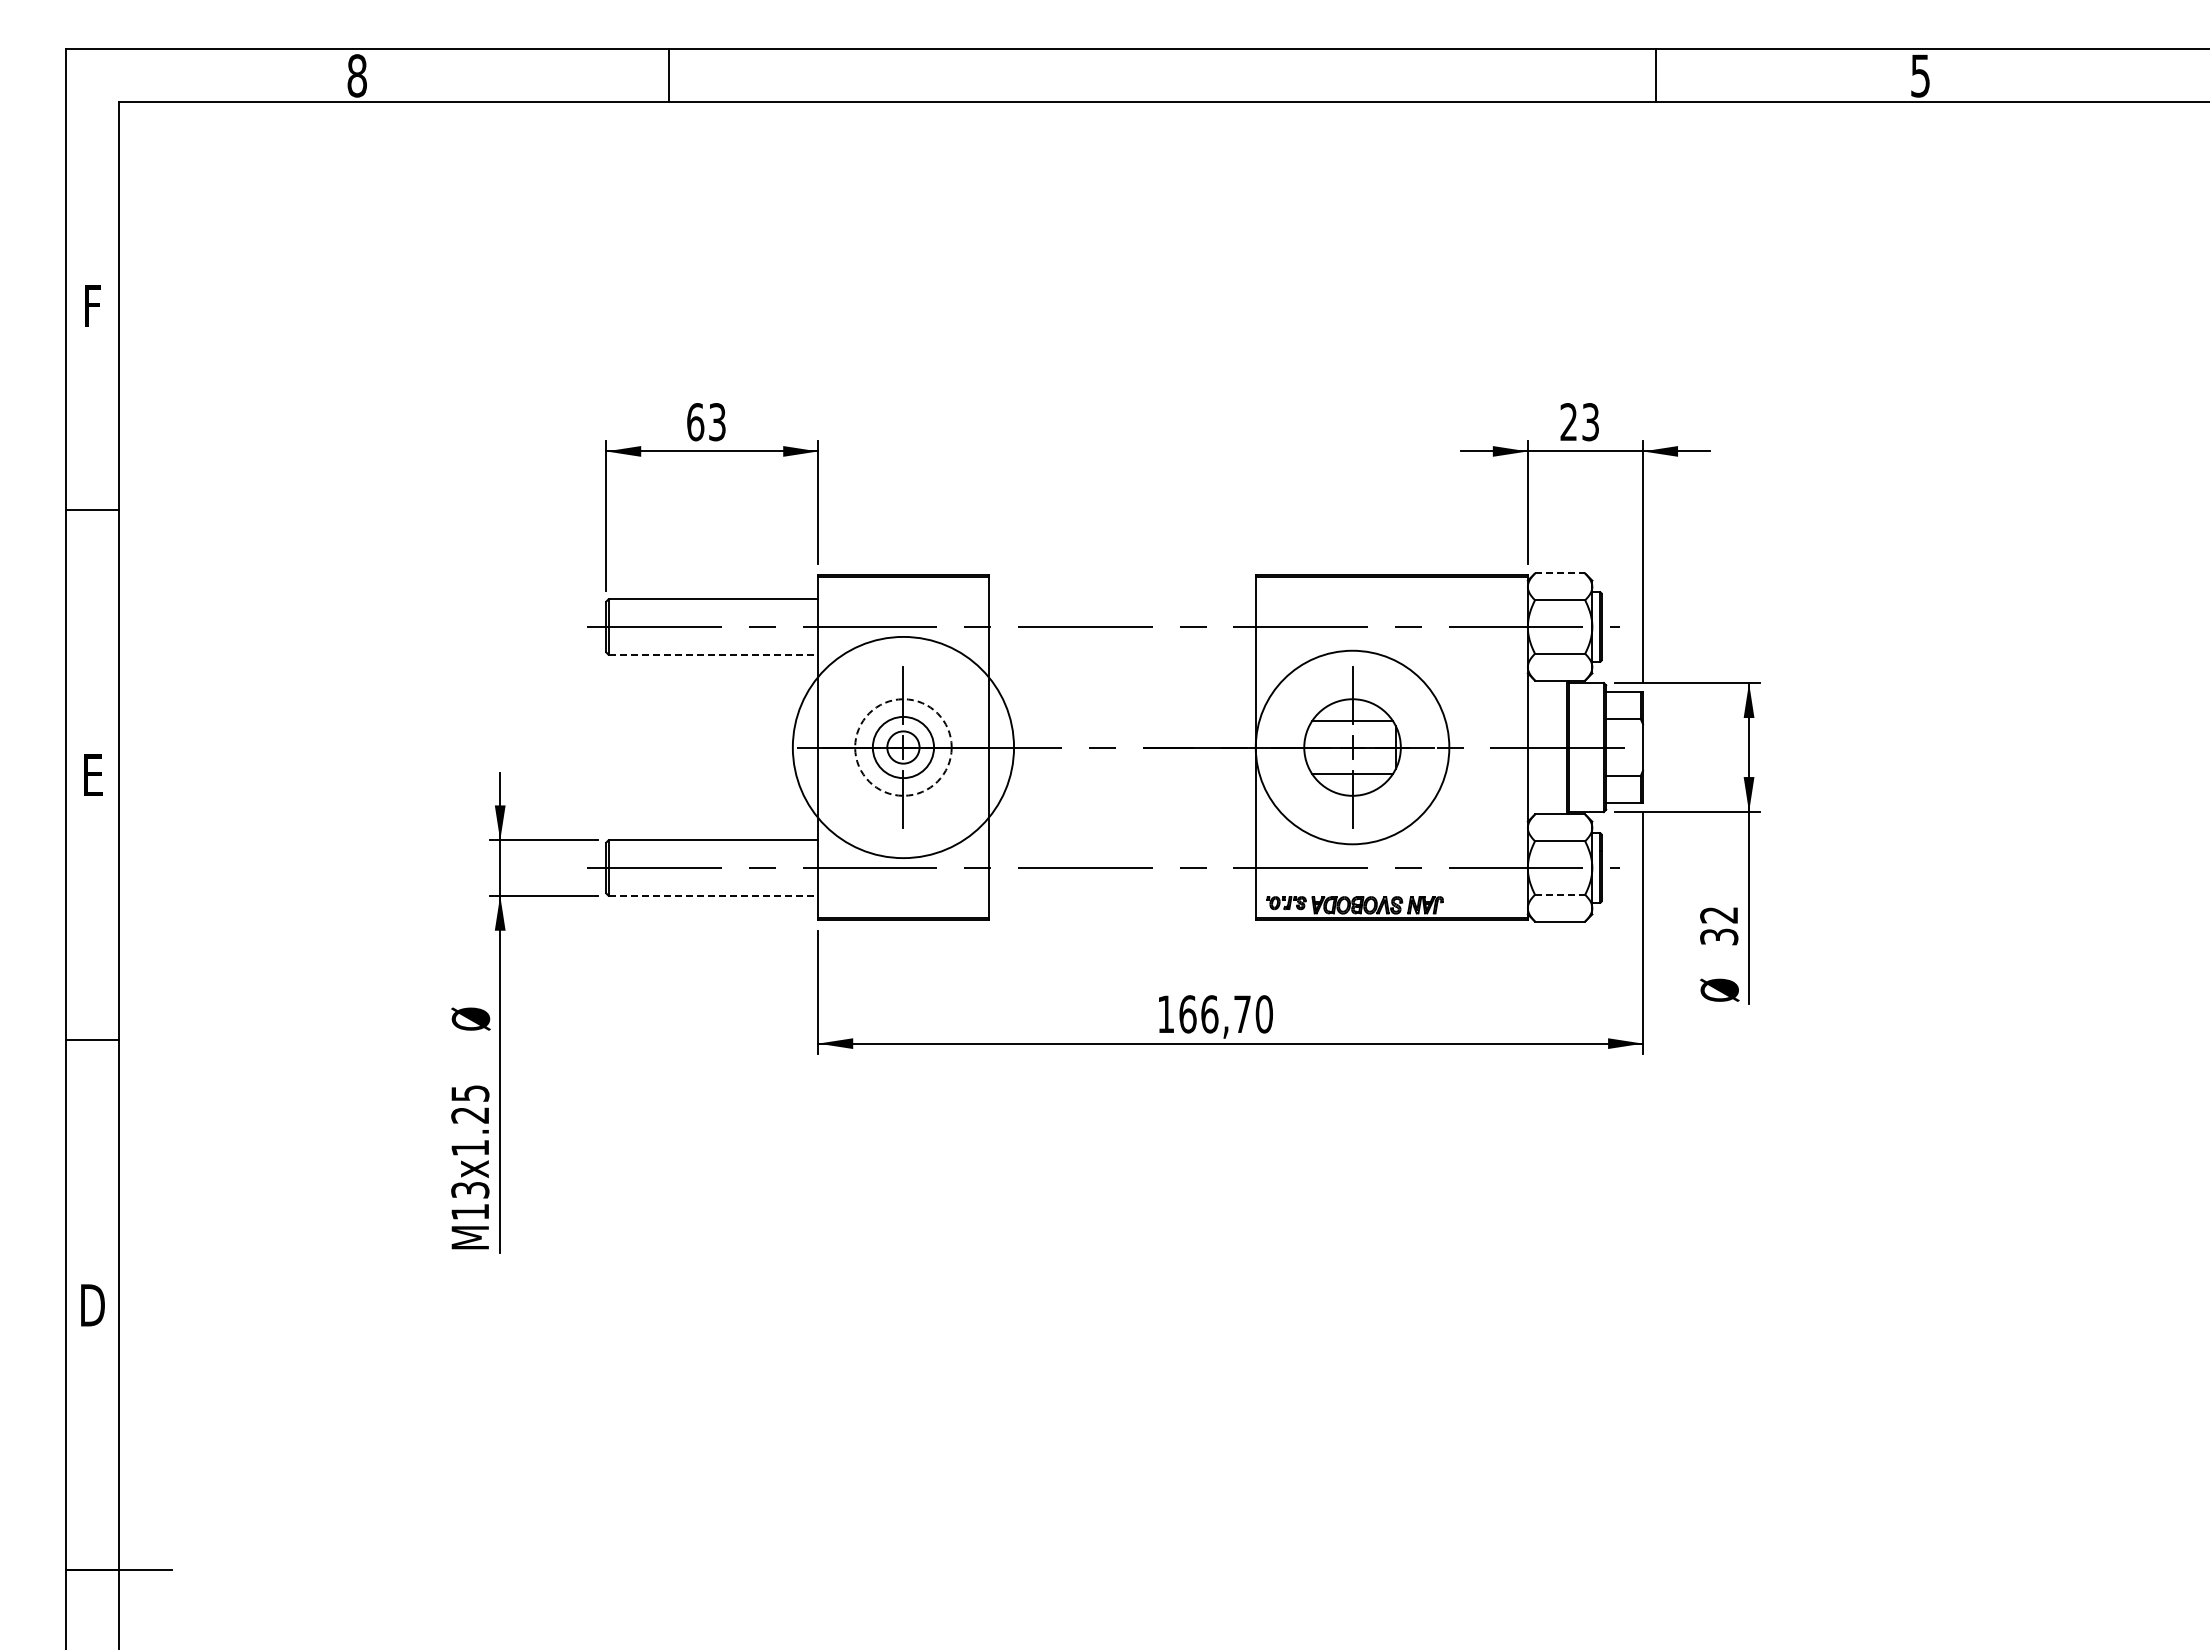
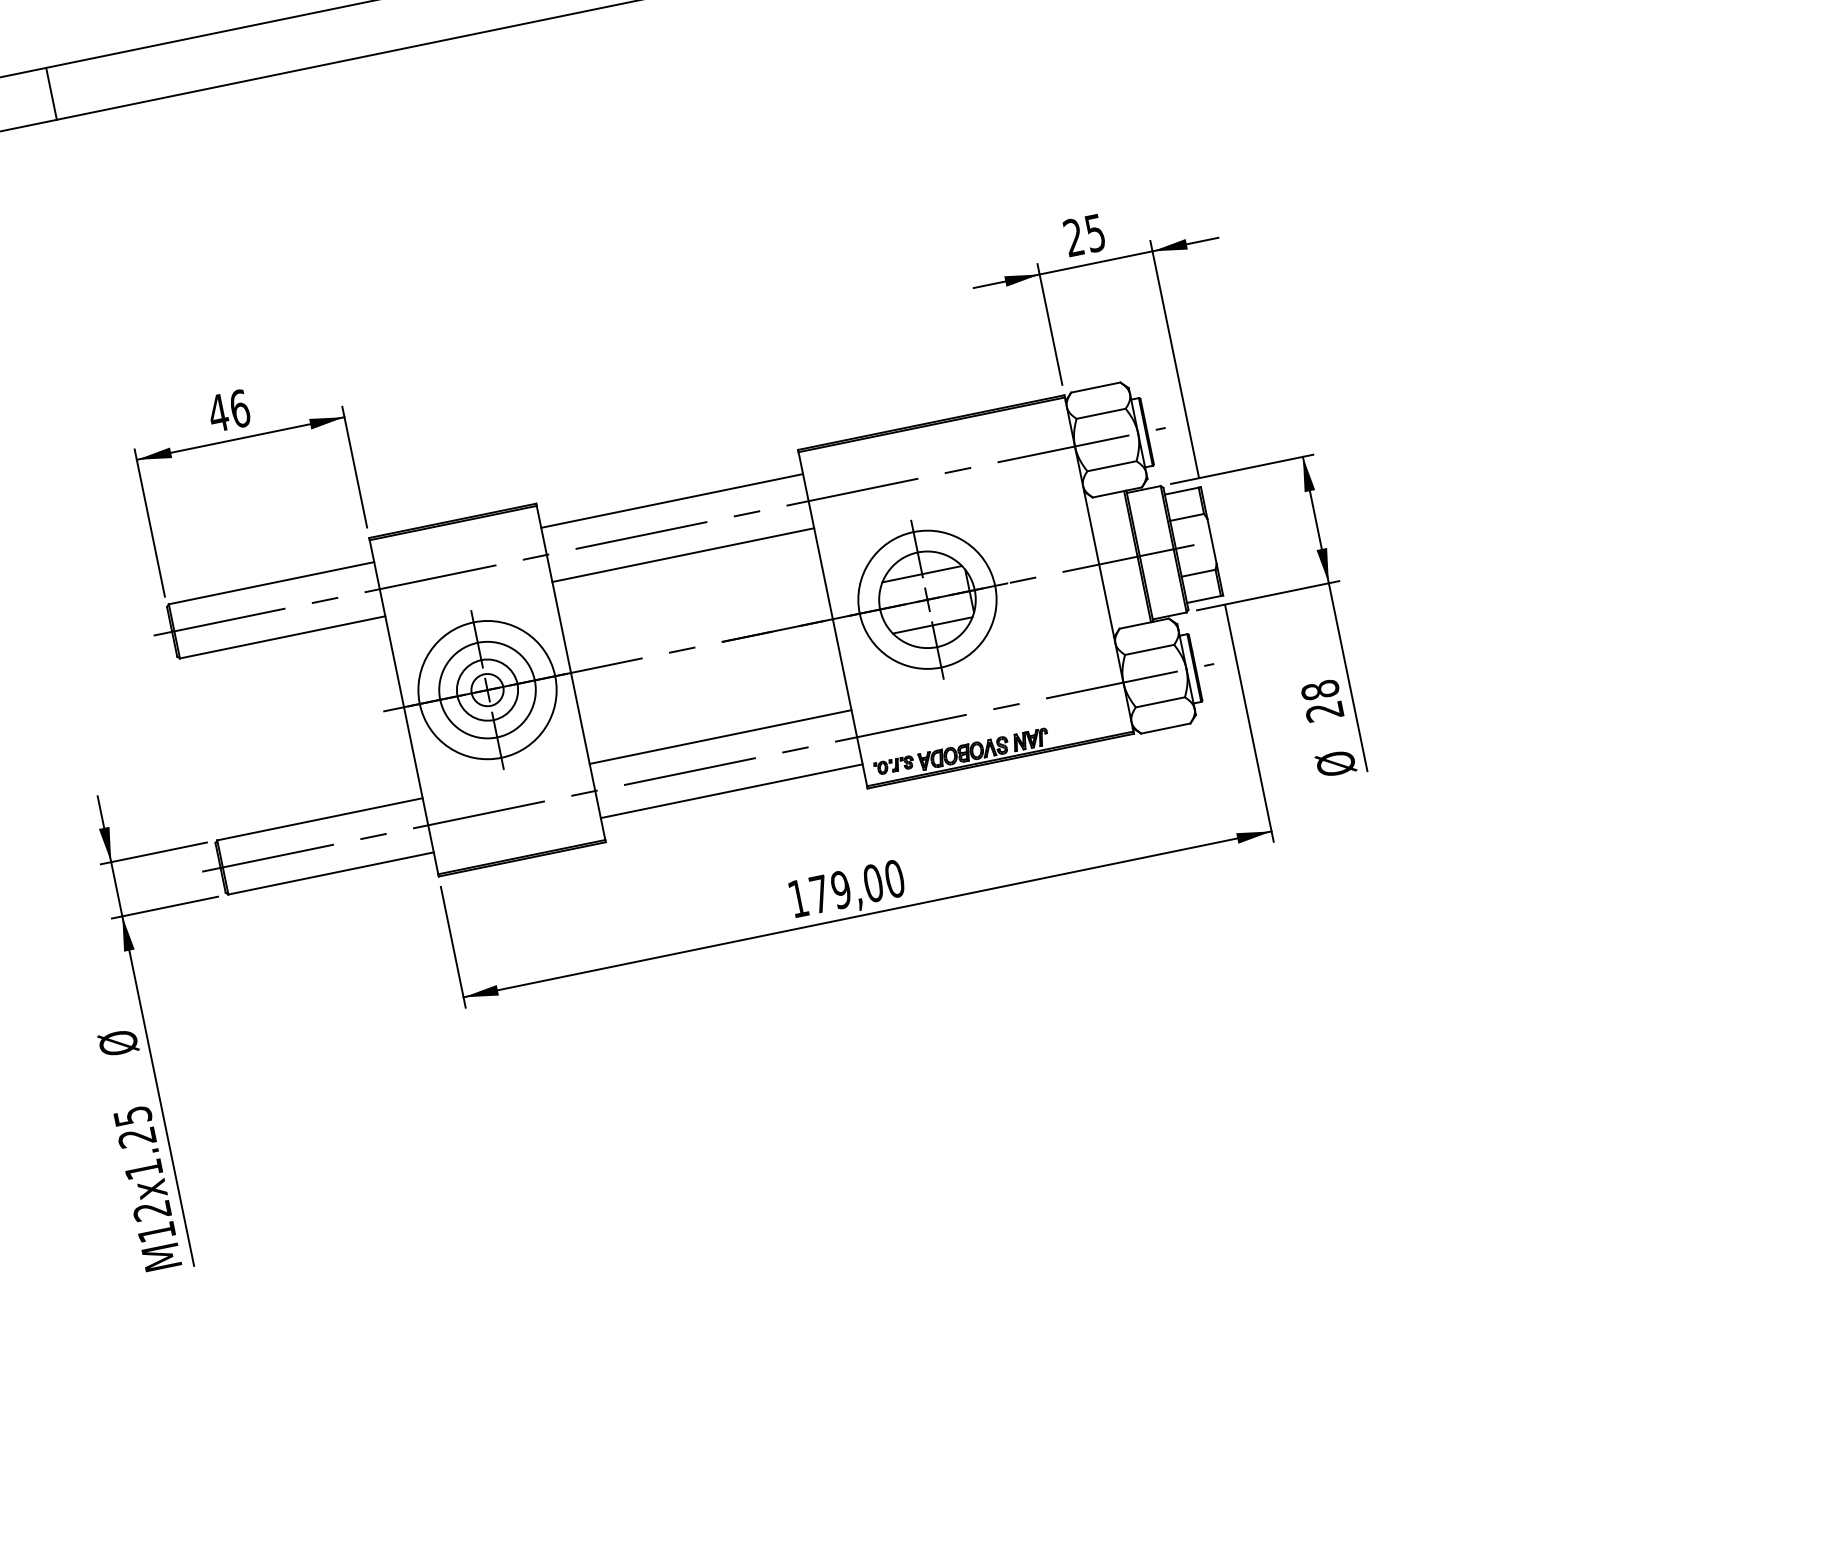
line: (669, 75) -> (51, 93), moved
text: (1590, 421) -> (1095, 232), 23 -> 25
text: (706, 422) -> (229, 411), 63 -> 46
line: (1560, 573) -> (1096, 387), dashed -> solid
line: (1121, 599) -> (671, 501), added
line: (713, 654) -> (282, 637), dashed -> solid
line: (1121, 654) -> (682, 555), added
circle: (903, 747) -> (487, 690), dashed -> solid
circle: (903, 747) -> (487, 690), size x0.62
circle: (1352, 747) -> (927, 599), size x0.71
line: (1121, 840) -> (719, 737), added
line: (1560, 894) -> (1160, 701), dashed -> solid
line: (713, 895) -> (331, 873), dashed -> solid
line: (1121, 895) -> (730, 791), added
text: (1719, 925) -> (1322, 700), 32 -> 28
text: (1215, 1014) -> (846, 888), 166,70 -> 179,00
text: (470, 1190) -> (152, 1211), M13x1.25 -> M12x1.25

